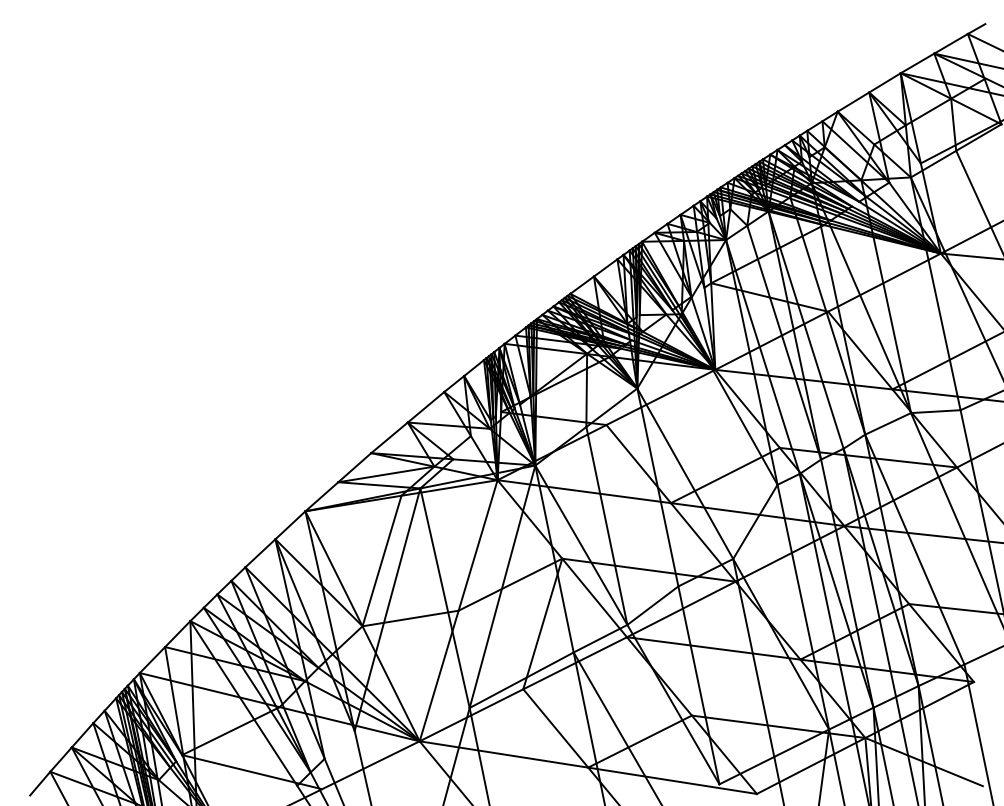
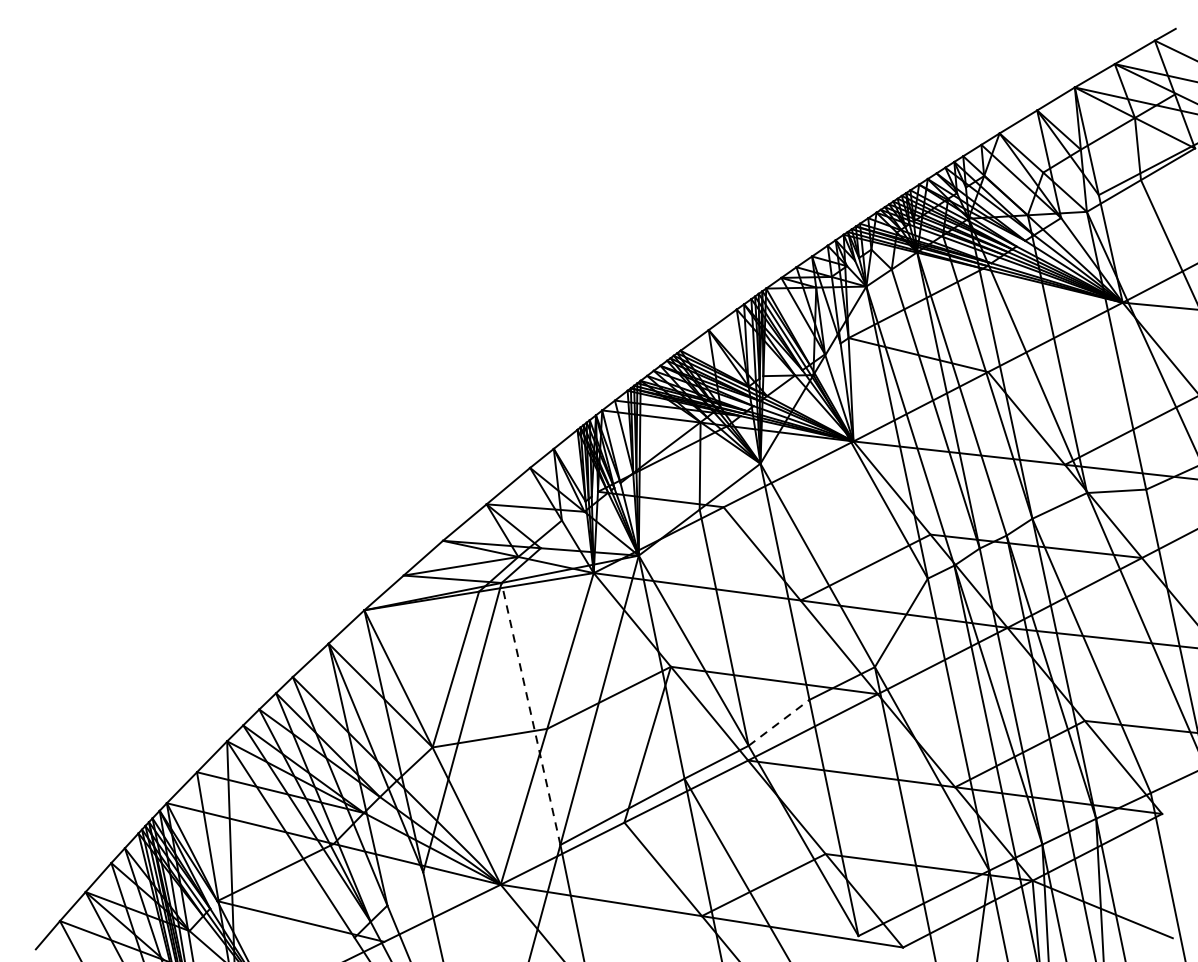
line: (445, 598) -> (531, 714), solid -> dashed
line: (652, 605) -> (778, 722), solid -> dashed

